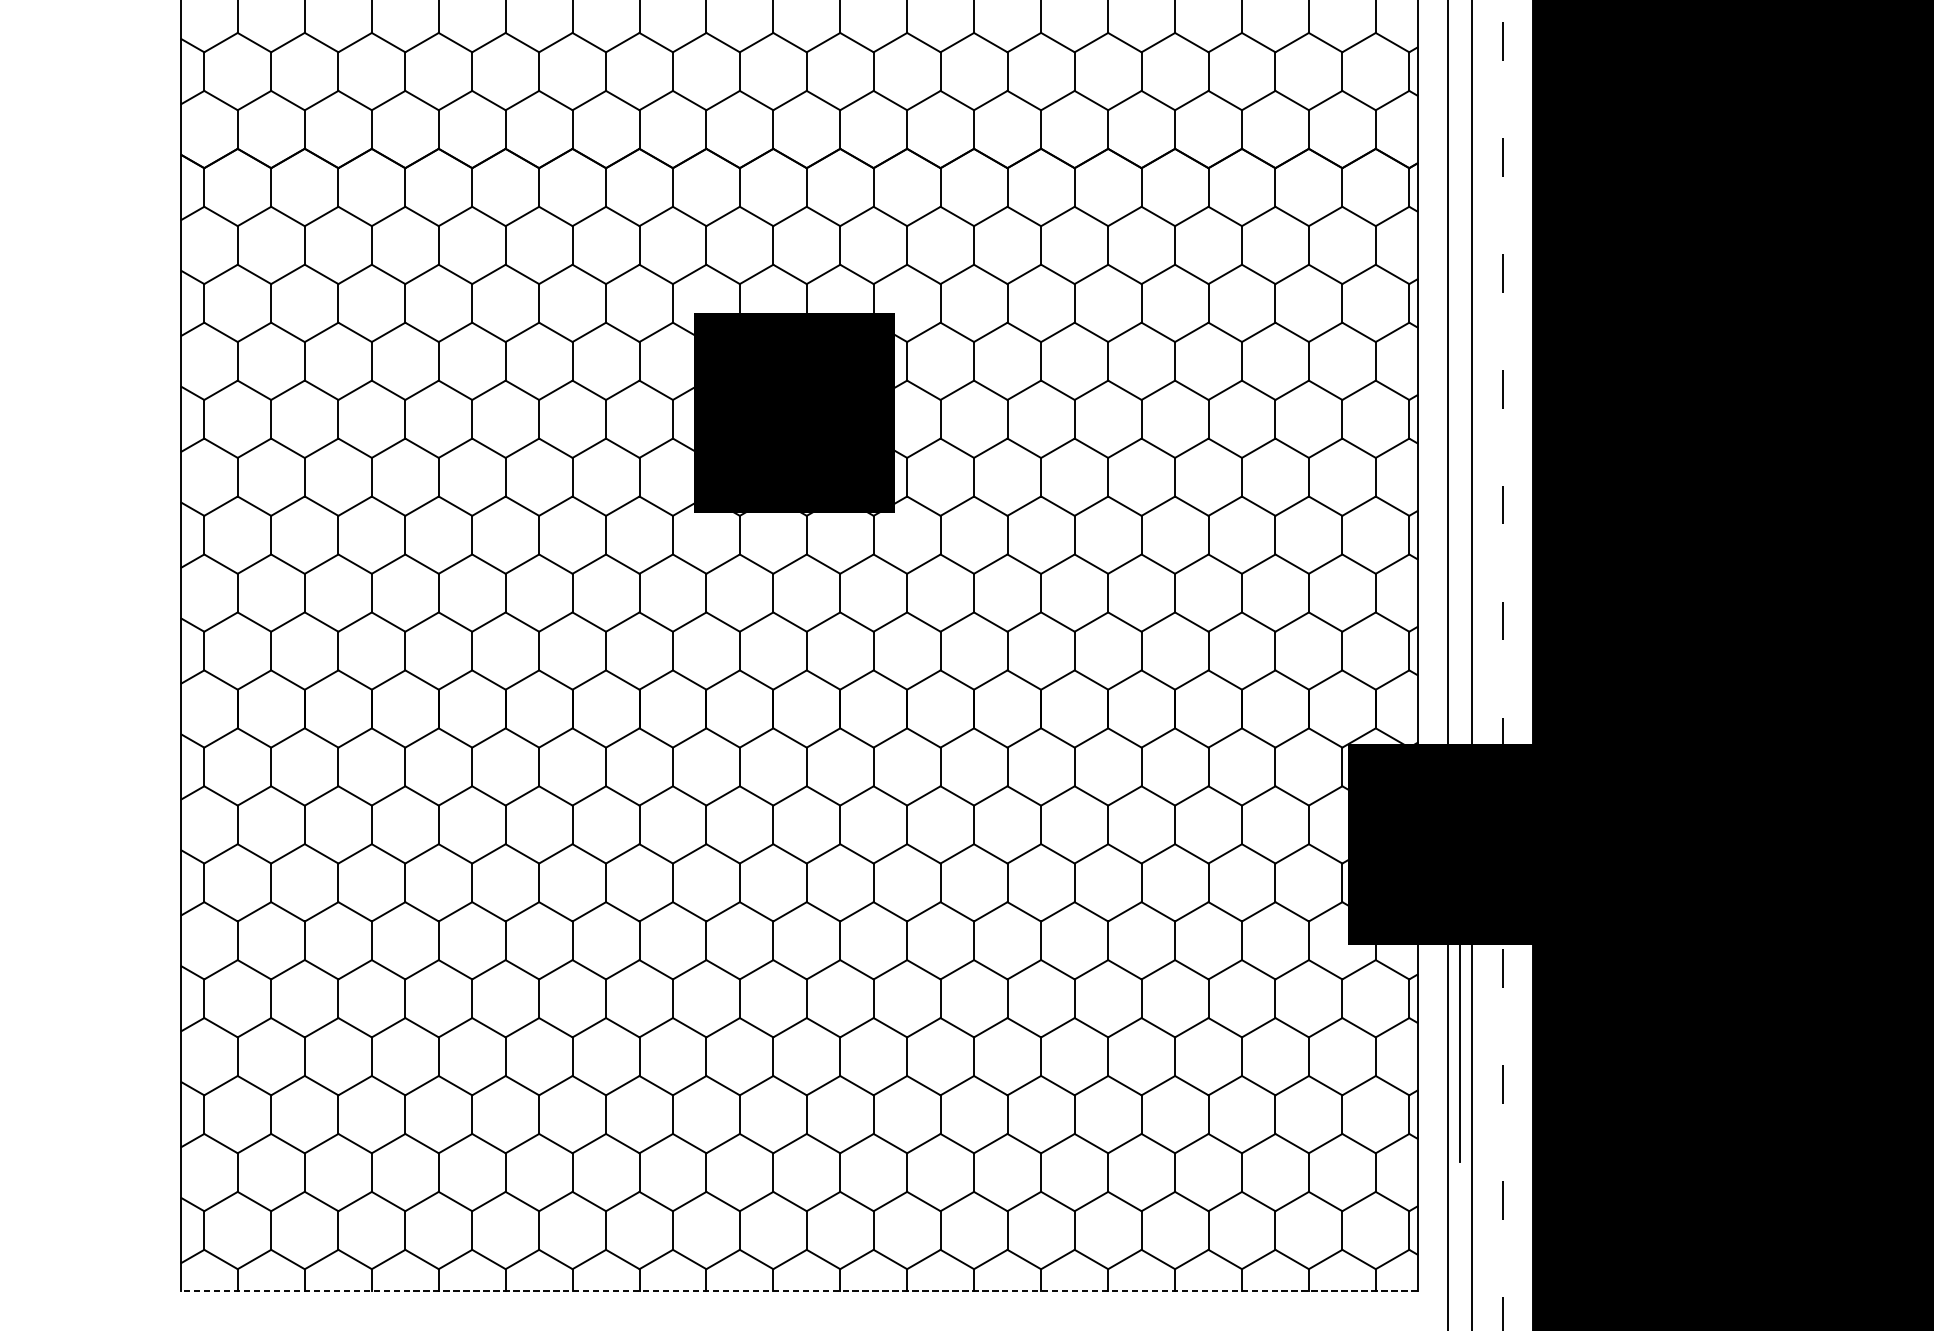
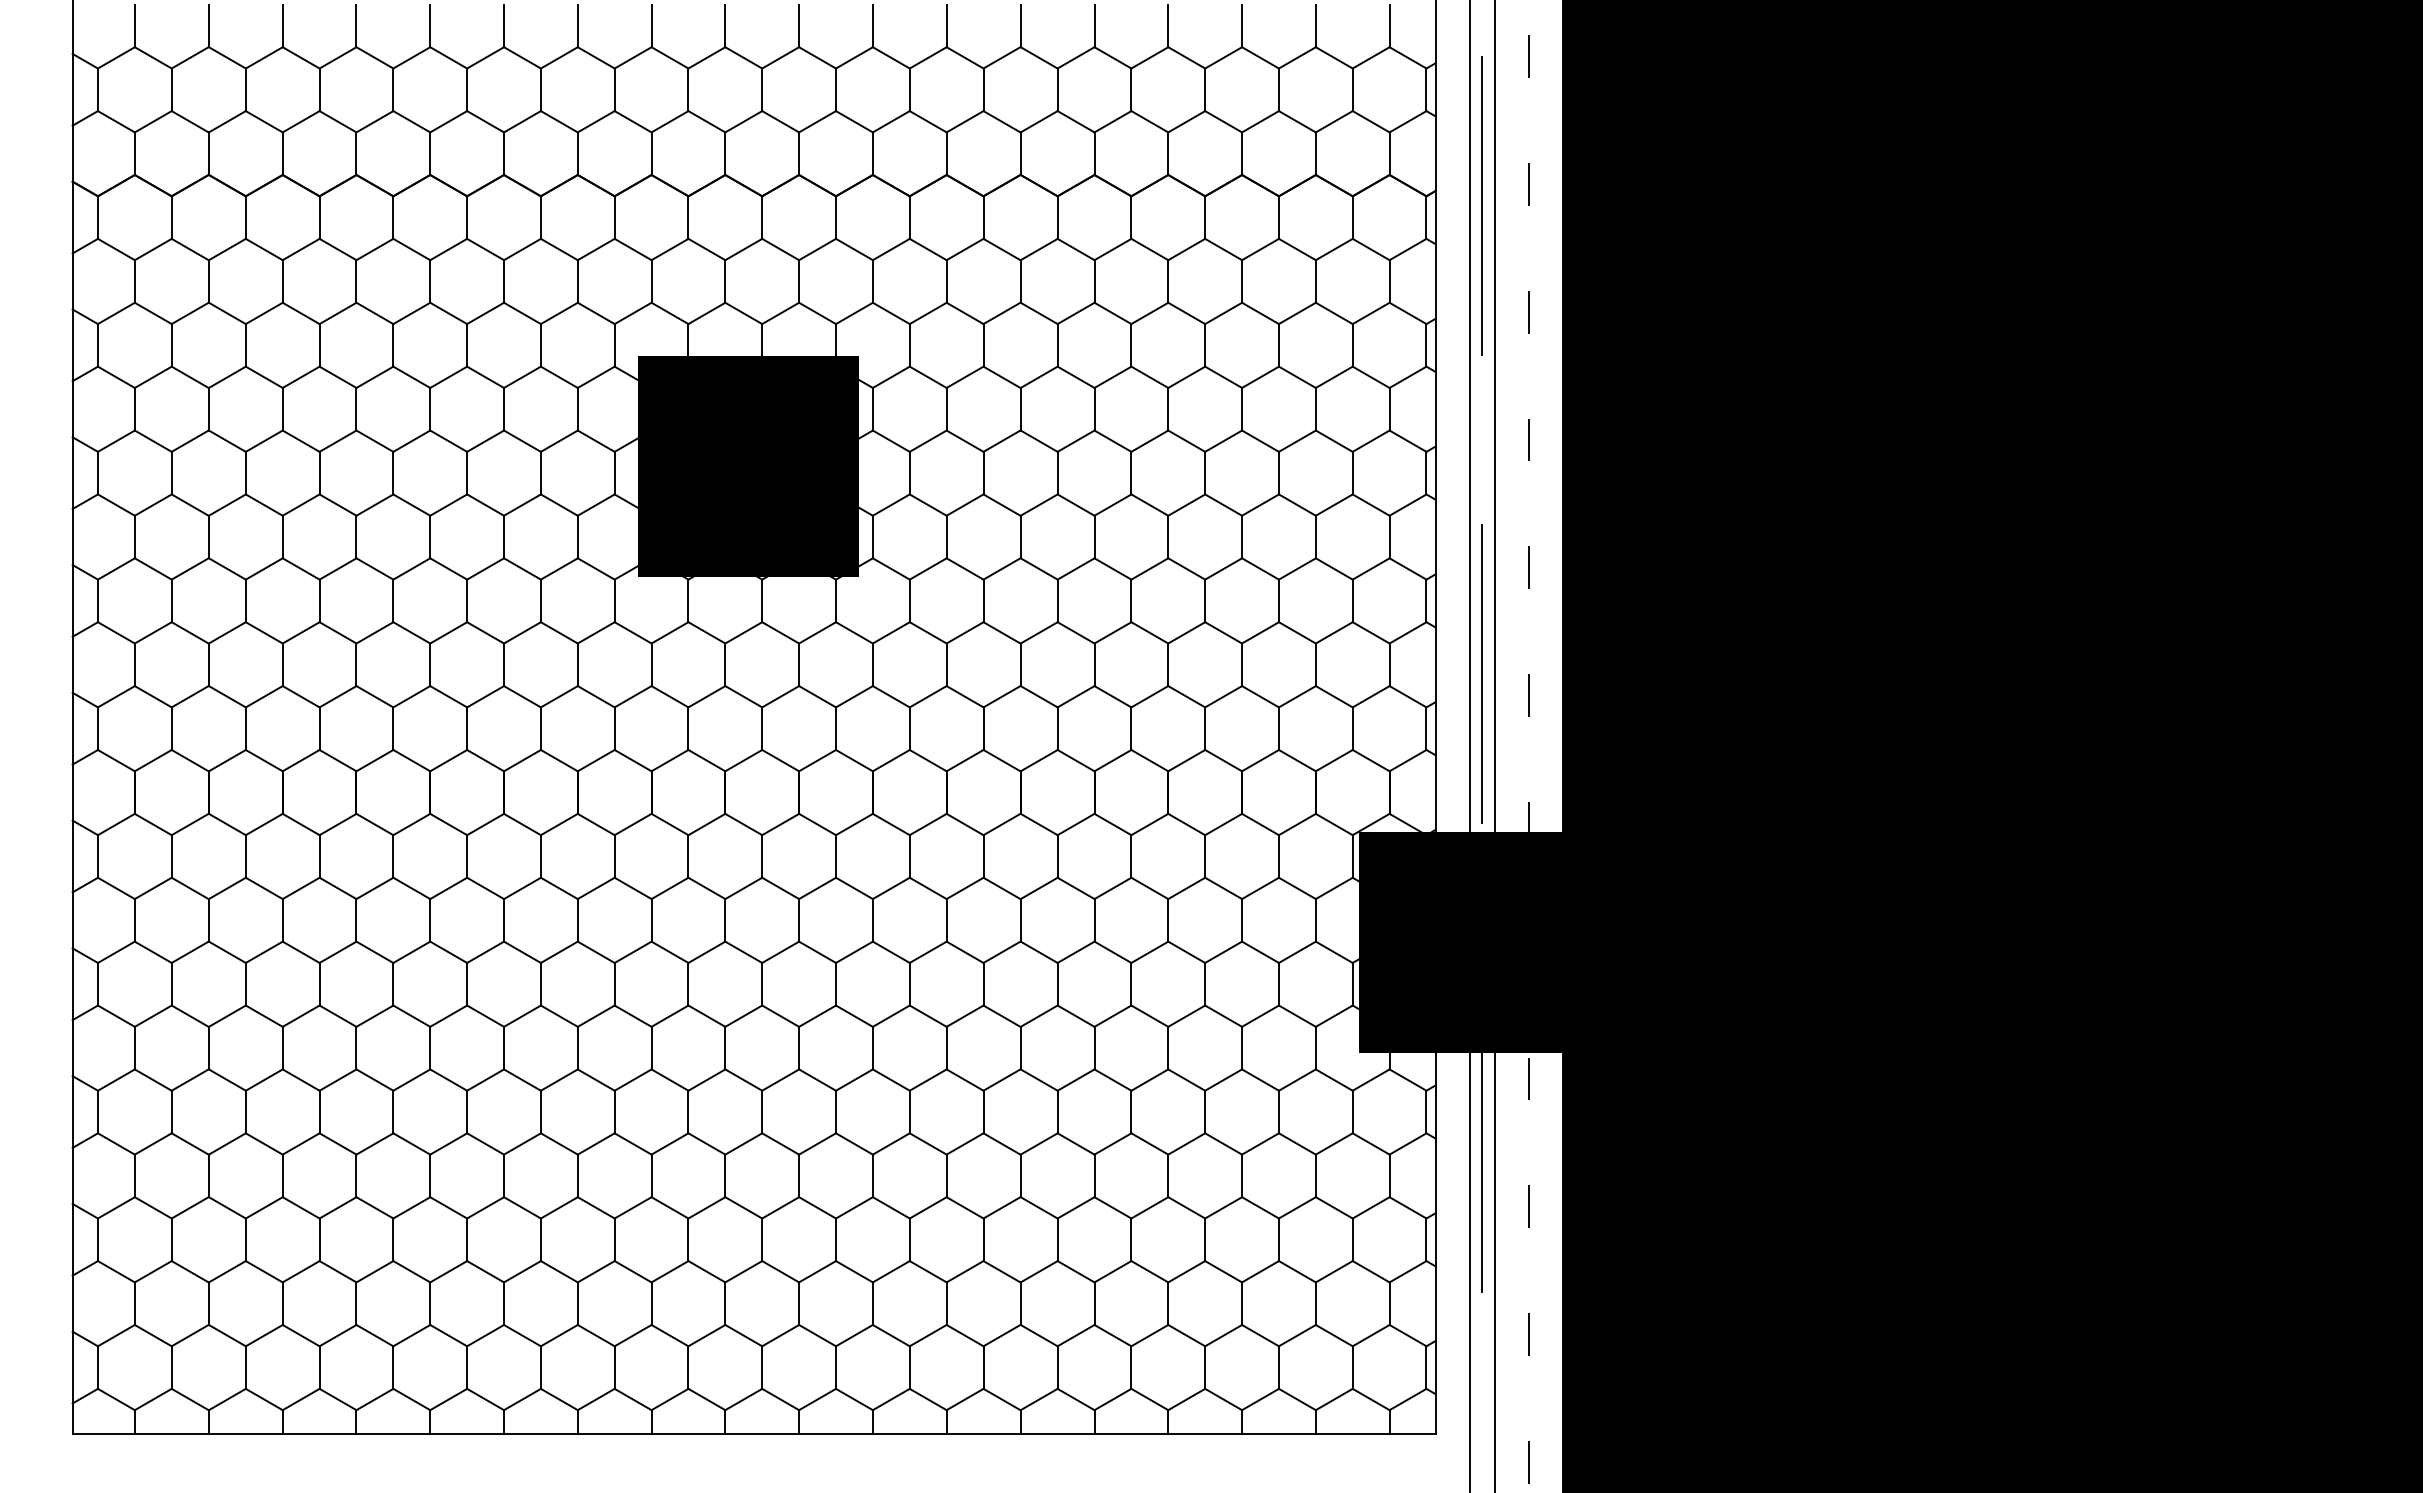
line: (1459, 176) -> (1481, 205), added
line: (1460, 601) -> (1482, 674), added
line: (798, 1290) -> (753, 1433), dashed -> solid

